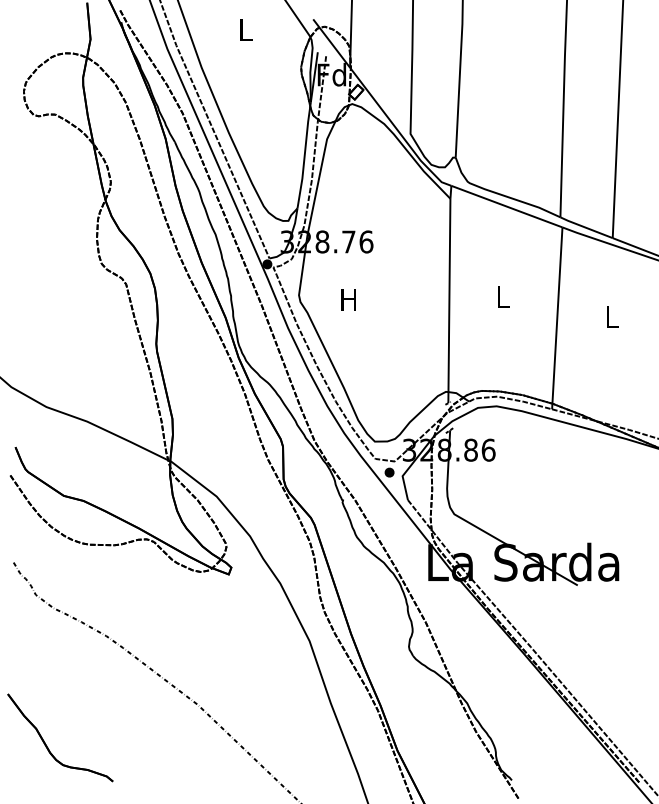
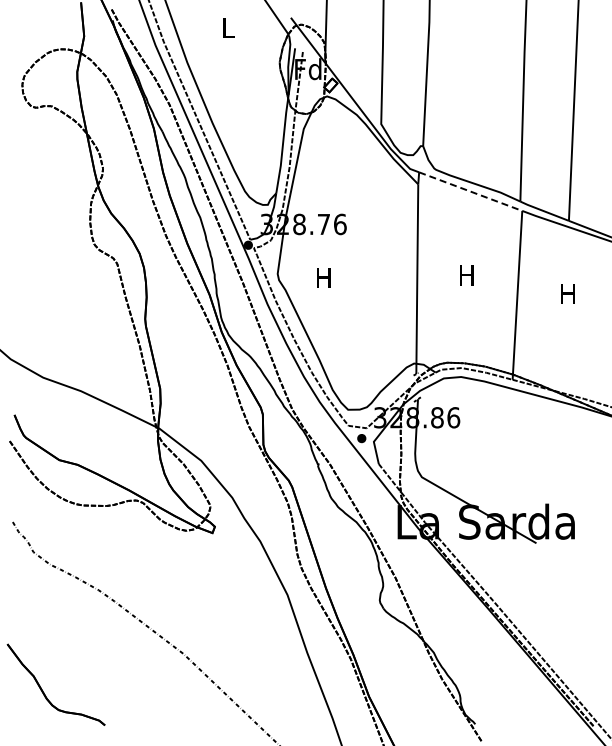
line: (507, 206) -> (471, 191), solid -> dashed
text: (502, 296) -> (466, 275), L -> H
text: (611, 316) -> (567, 293), L -> H

